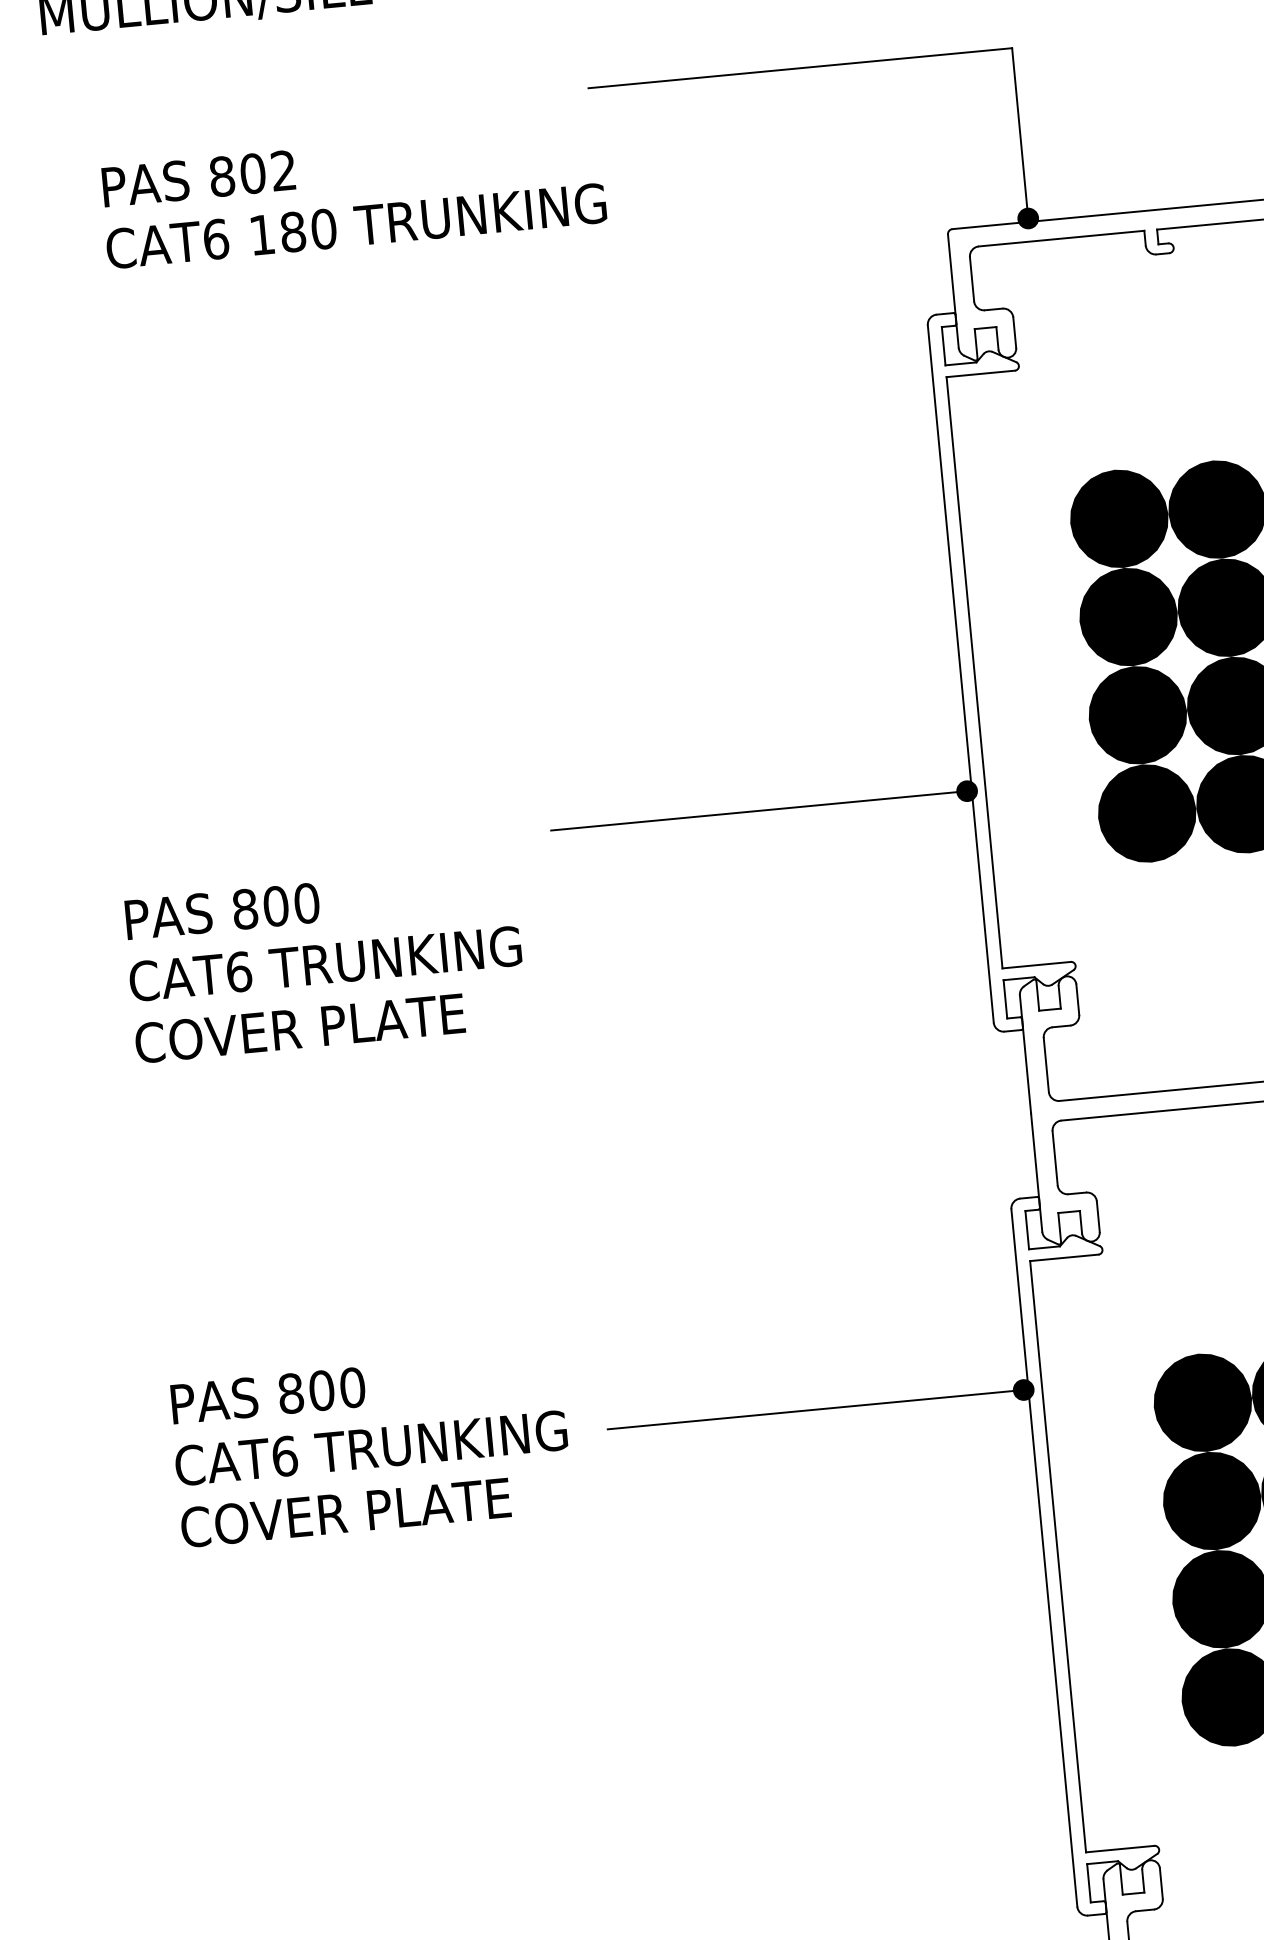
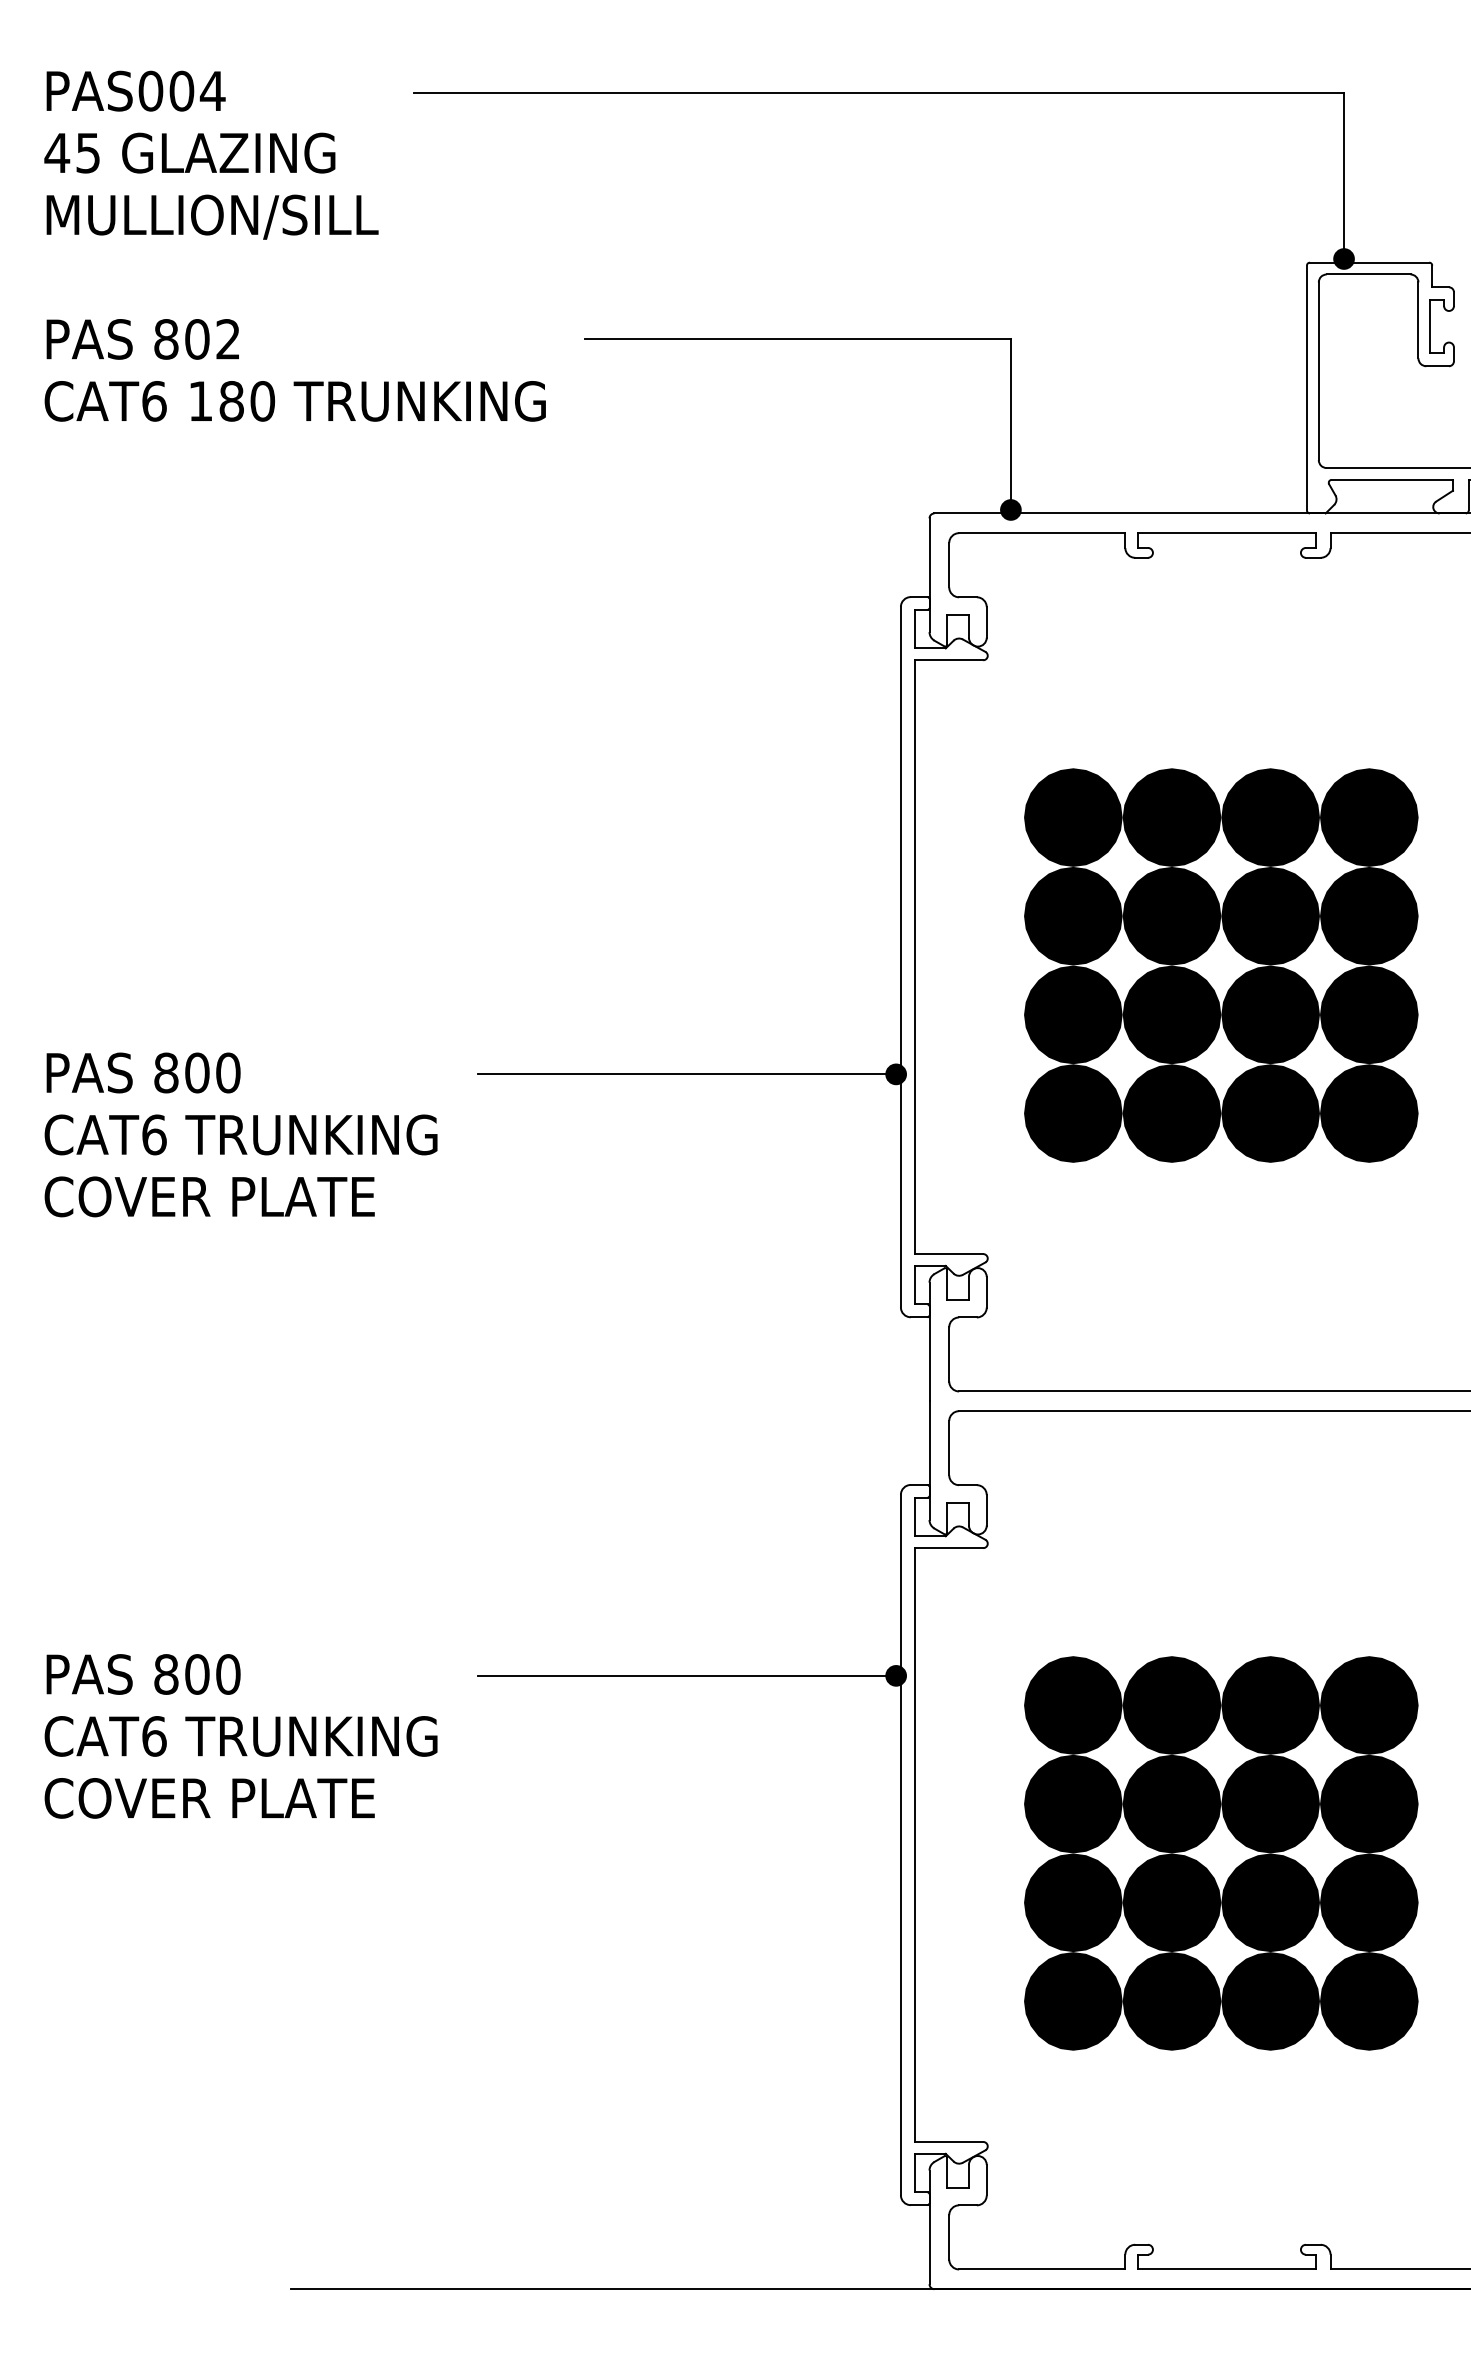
text: (352, 195) -> (294, 370), moved
text: (324, 963) -> (240, 1134), moved
text: (370, 1448) -> (240, 1736), moved

